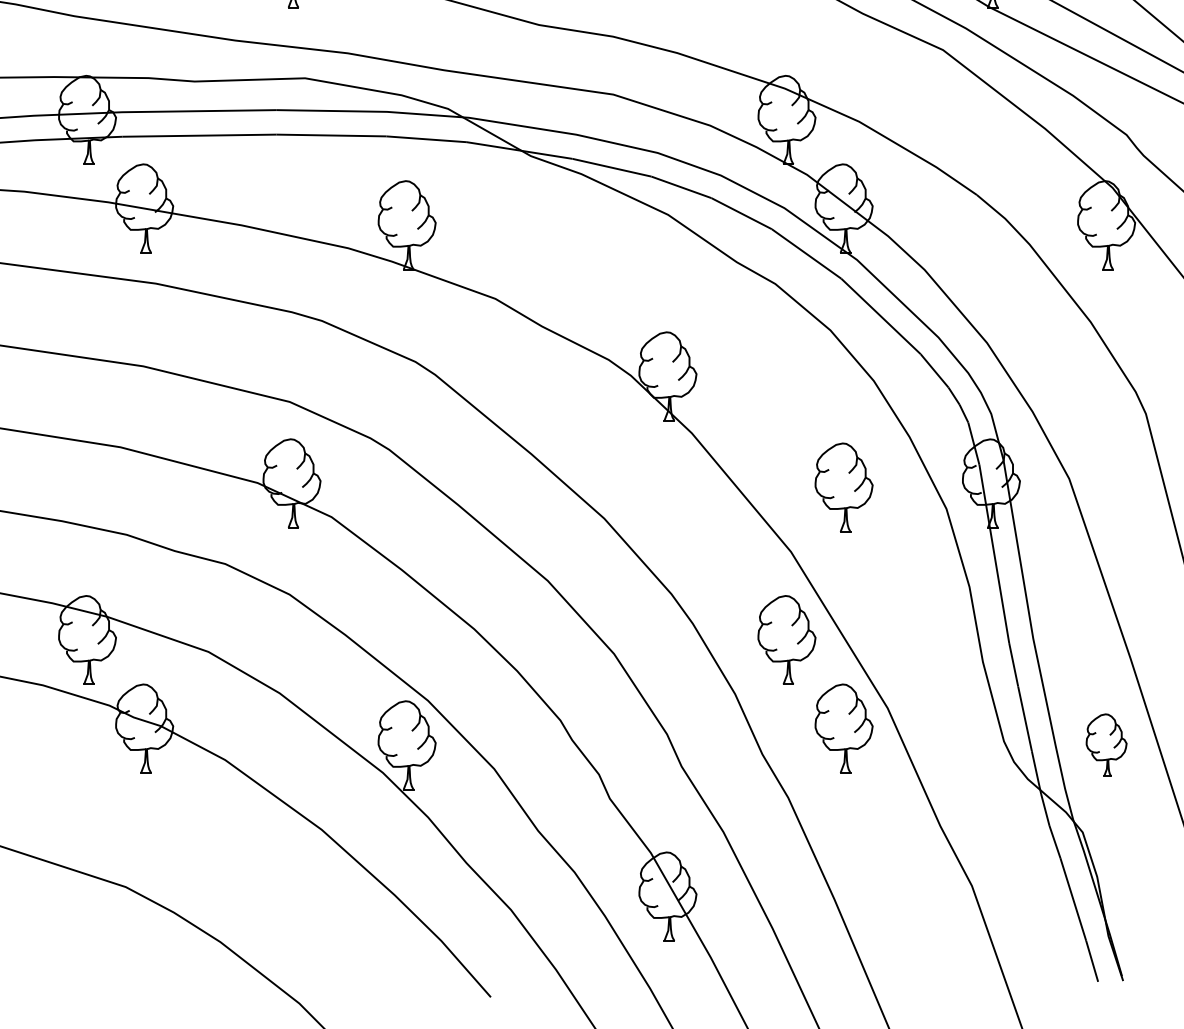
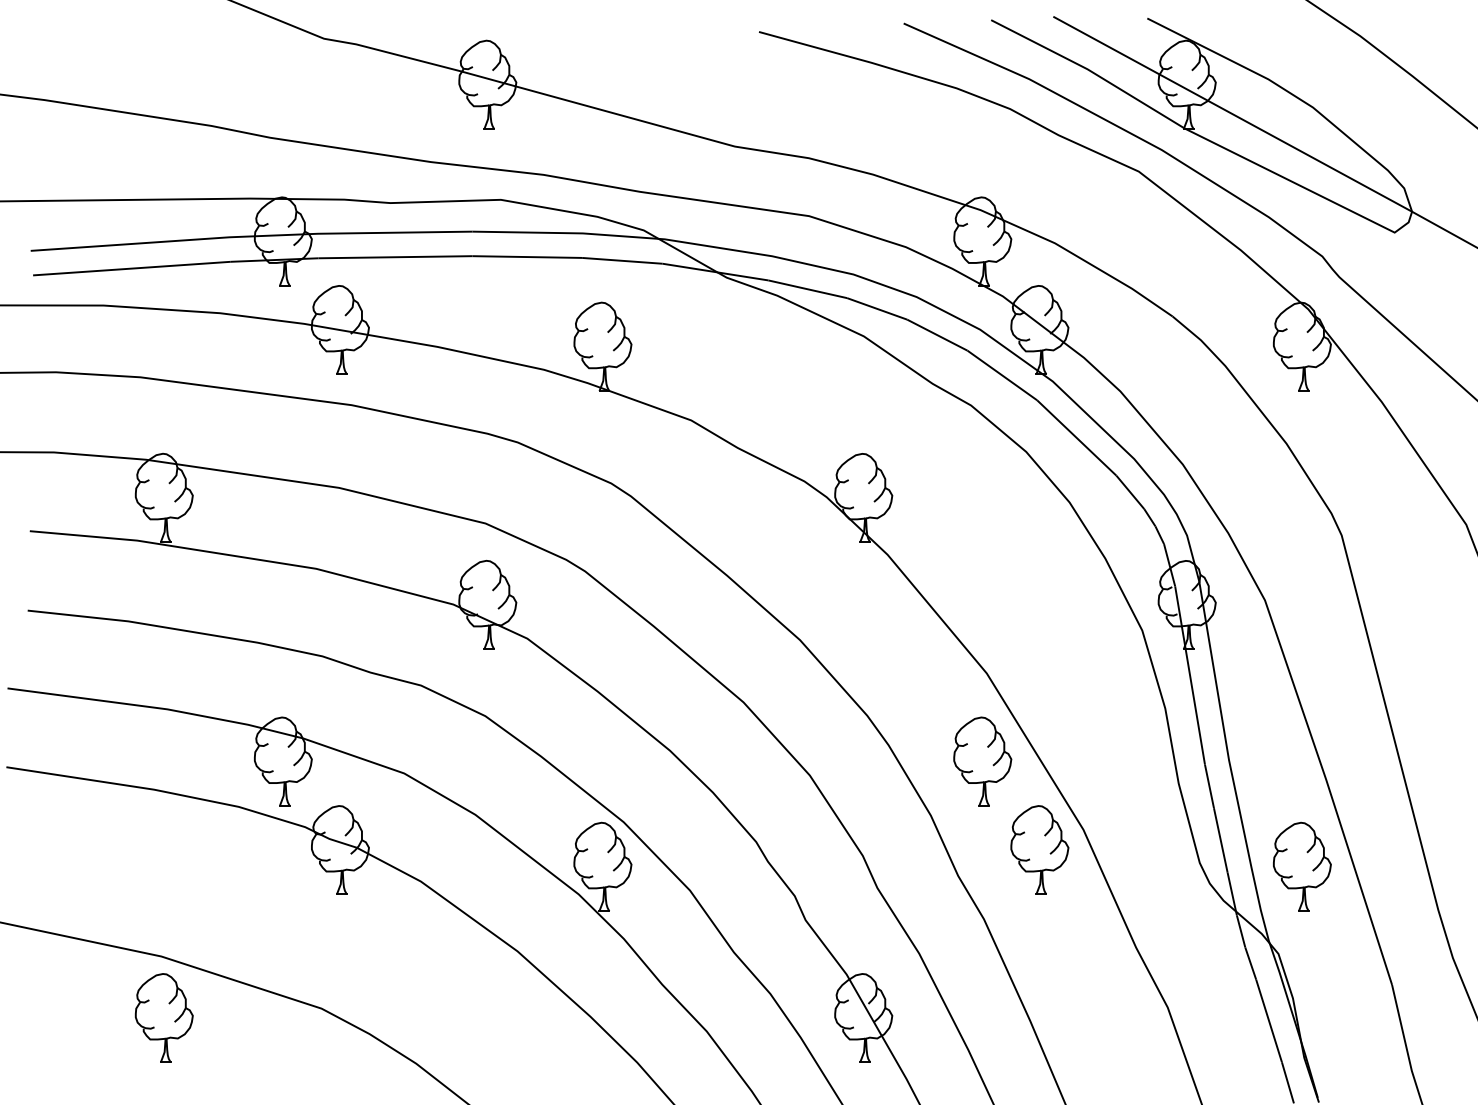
part: (843, 486) -> (1039, 608), removed
part: (1106, 744) -> (1302, 866), size x1.43

